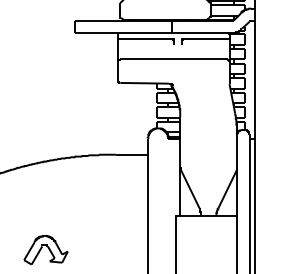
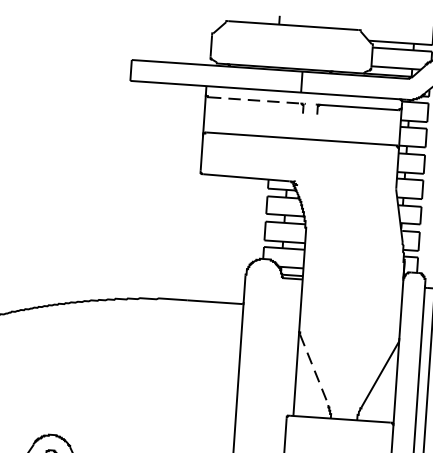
line: (147, 39) -> (256, 100), solid -> dashed
line: (190, 189) -> (314, 370), solid -> dashed

